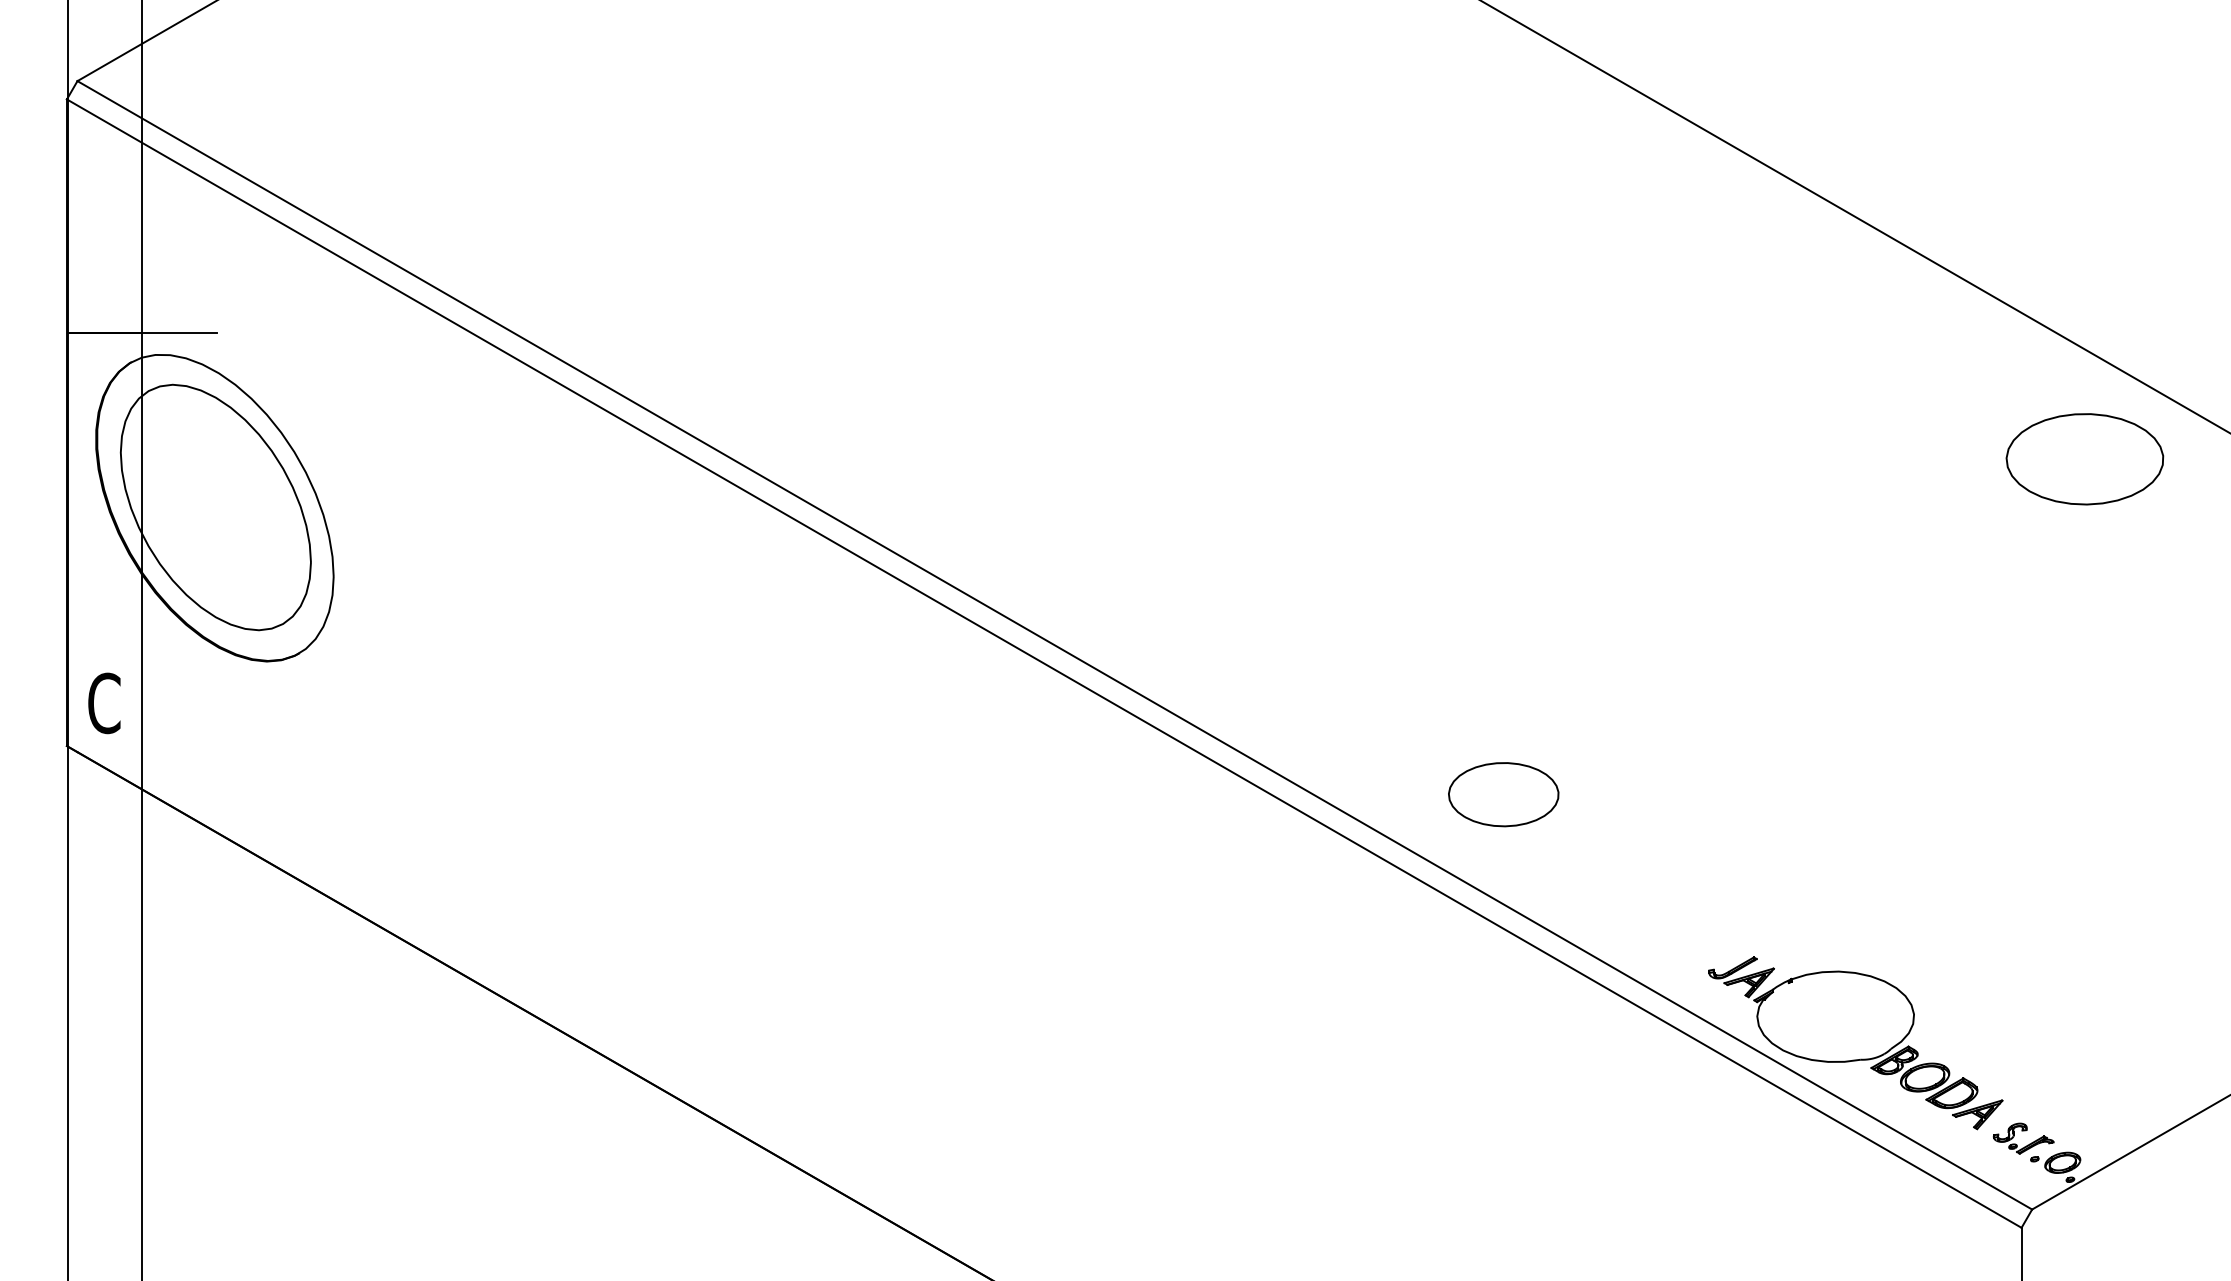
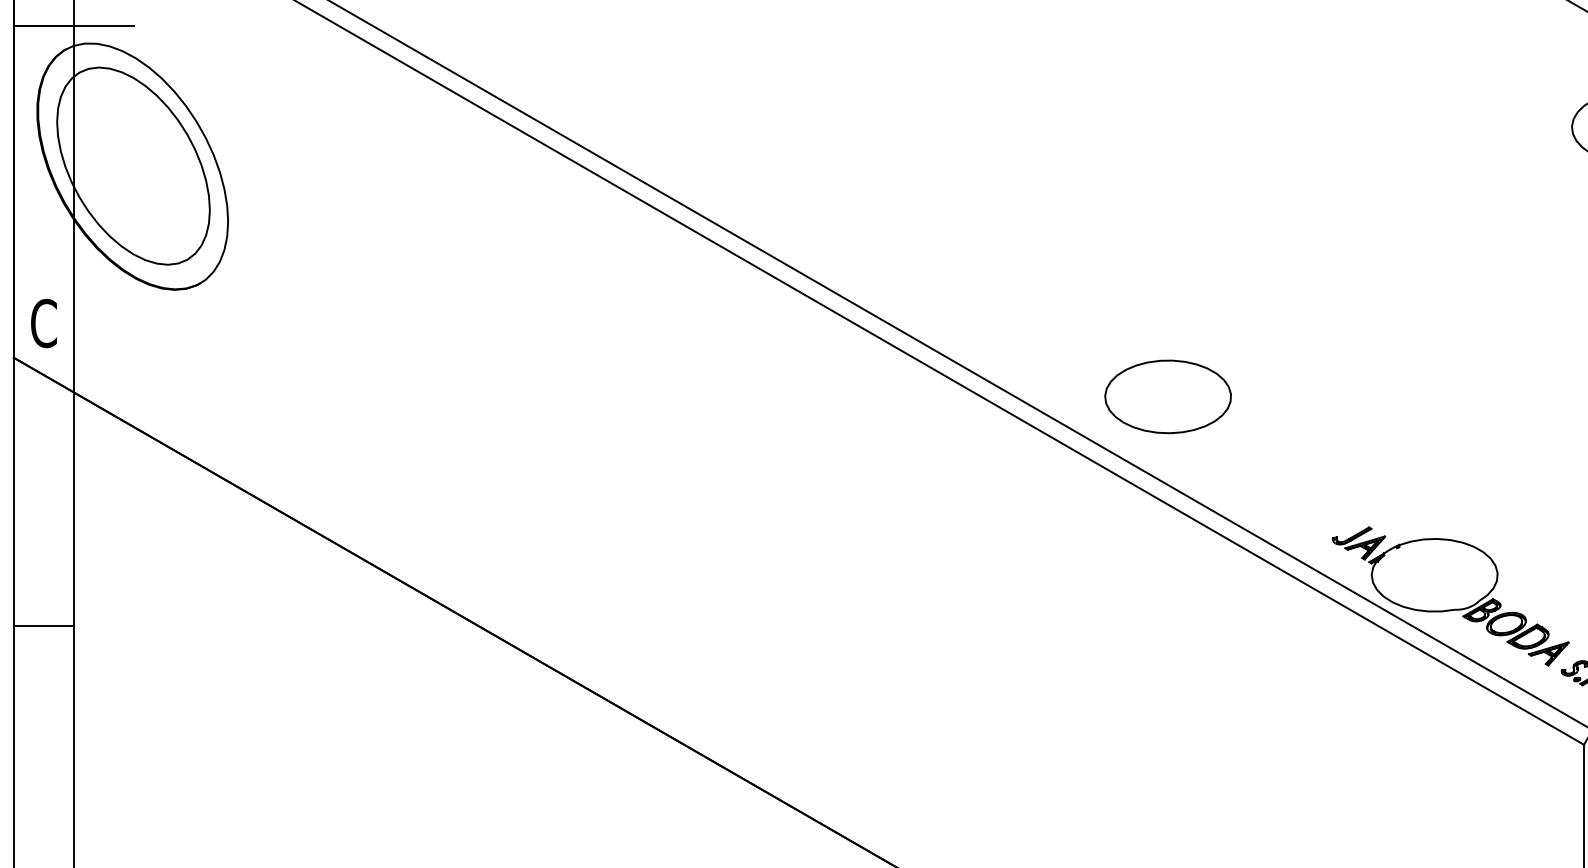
part: (1503, 794) -> (1167, 396), size x1.43
line: (104, 1079) -> (44, 625), added

